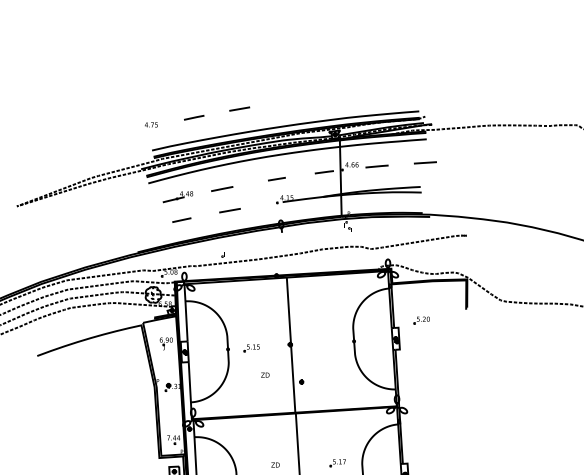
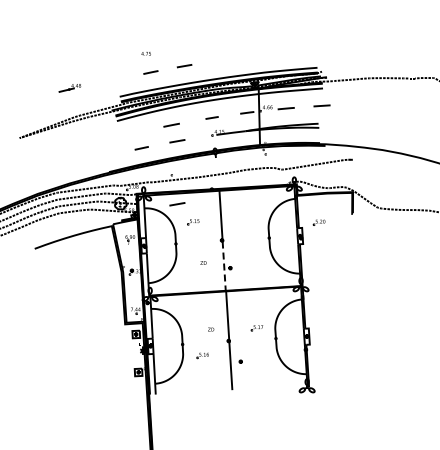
text: (150, 124) -> (145, 53), moved
part: (177, 197) -> (69, 88), moved
line: (230, 296) -> (177, 204), added
part: (251, 348) -> (193, 222), moved
line: (293, 379) -> (224, 266), solid -> dashed

